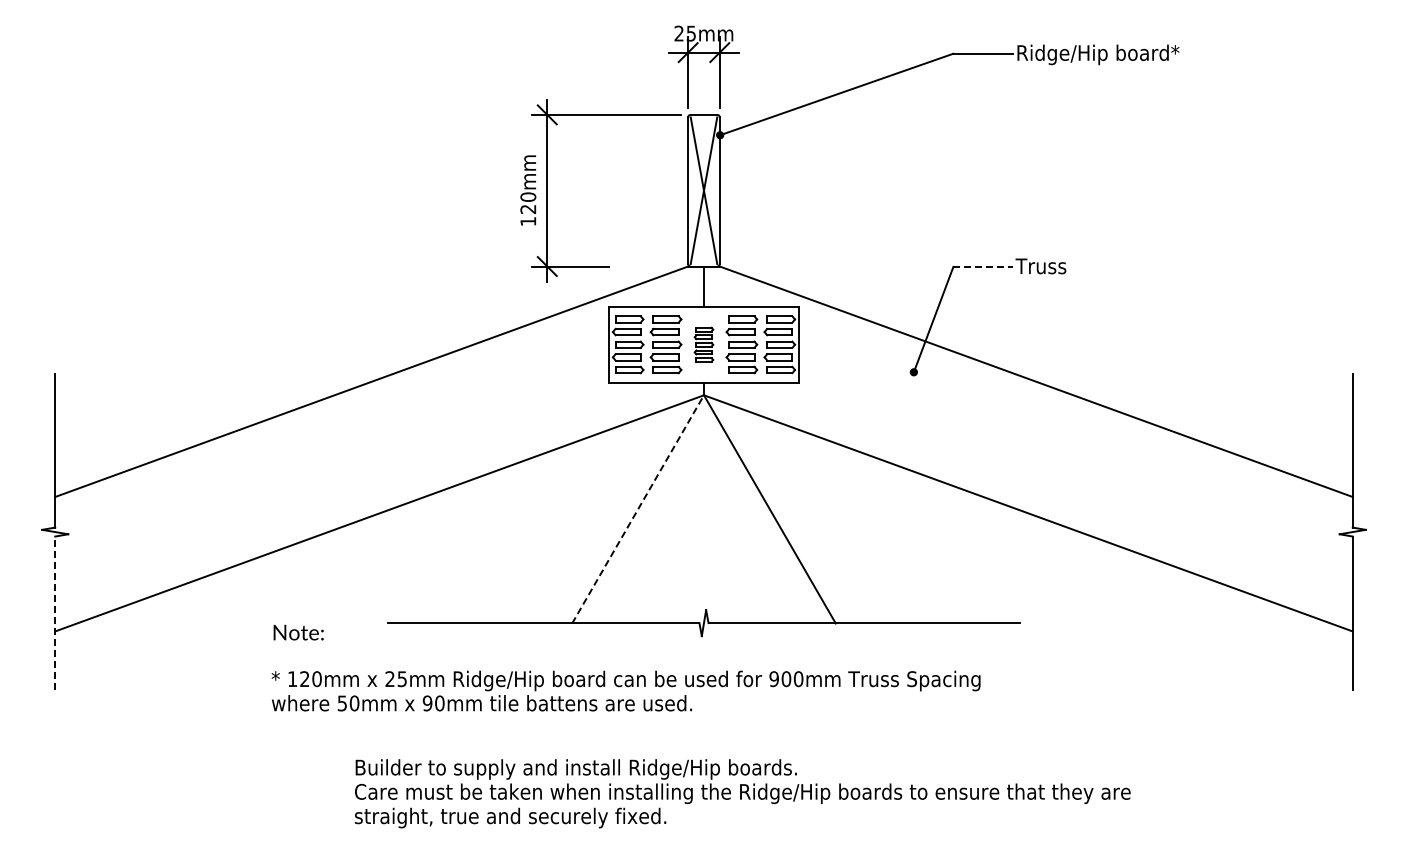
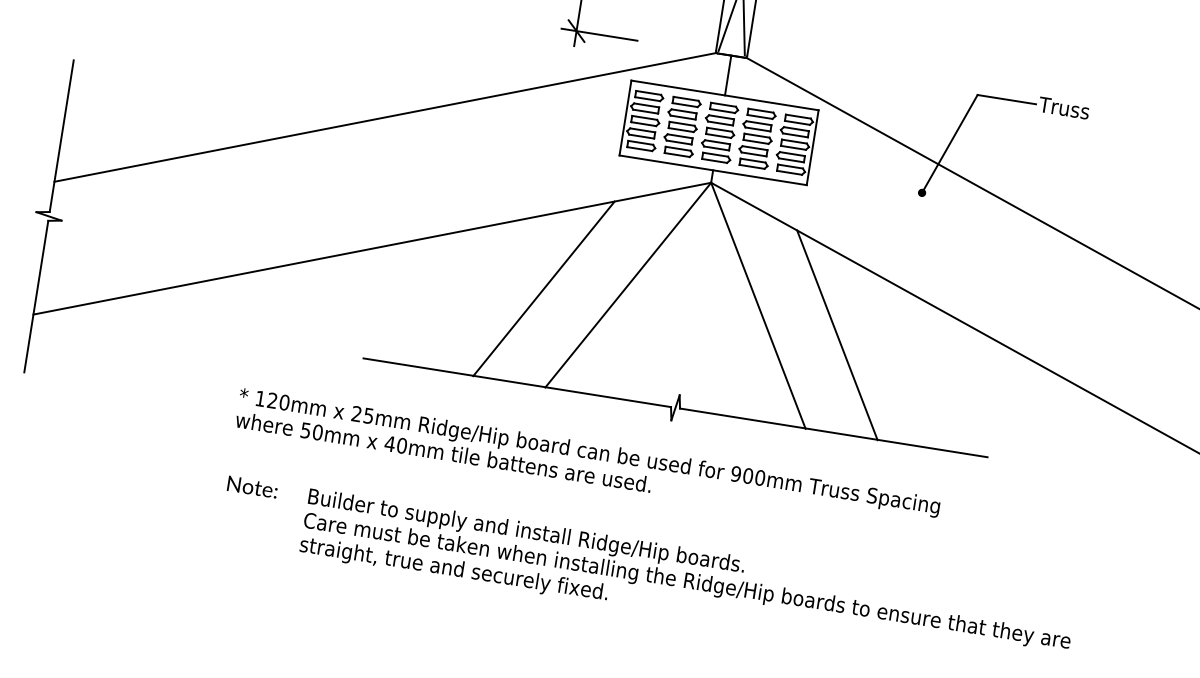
line: (983, 266) -> (1007, 99), dashed -> solid
part: (703, 344) -> (718, 132), size x1.67
line: (638, 509) -> (628, 285), dashed -> solid
line: (555, 525) -> (544, 288), added
line: (852, 525) -> (837, 334), added
line: (55, 613) -> (36, 296), dashed -> solid
text: (298, 632) -> (252, 487), moved
text: (427, 703) -> (389, 443), 90mm -> 40mm

